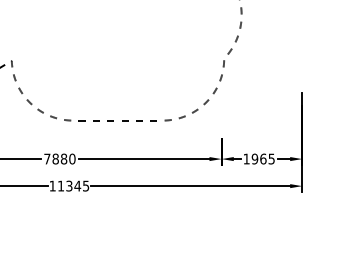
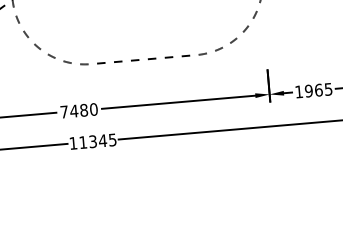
text: (55, 158) -> (73, 110), 7880 -> 7480

